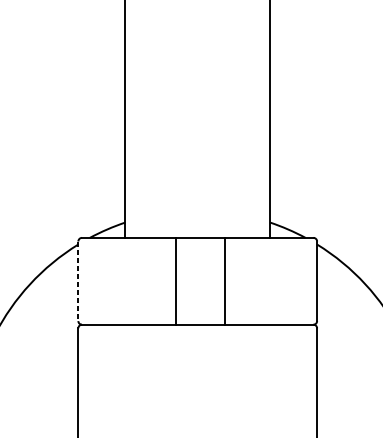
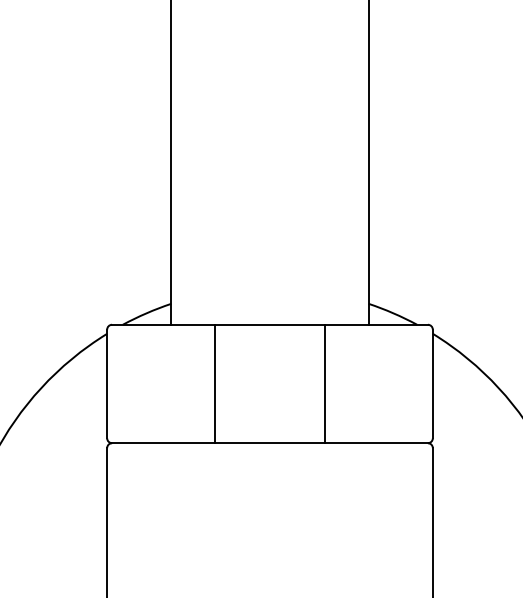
line: (176, 280) -> (215, 383), moved
line: (224, 280) -> (324, 383), moved
line: (78, 281) -> (107, 384), dashed -> solid

